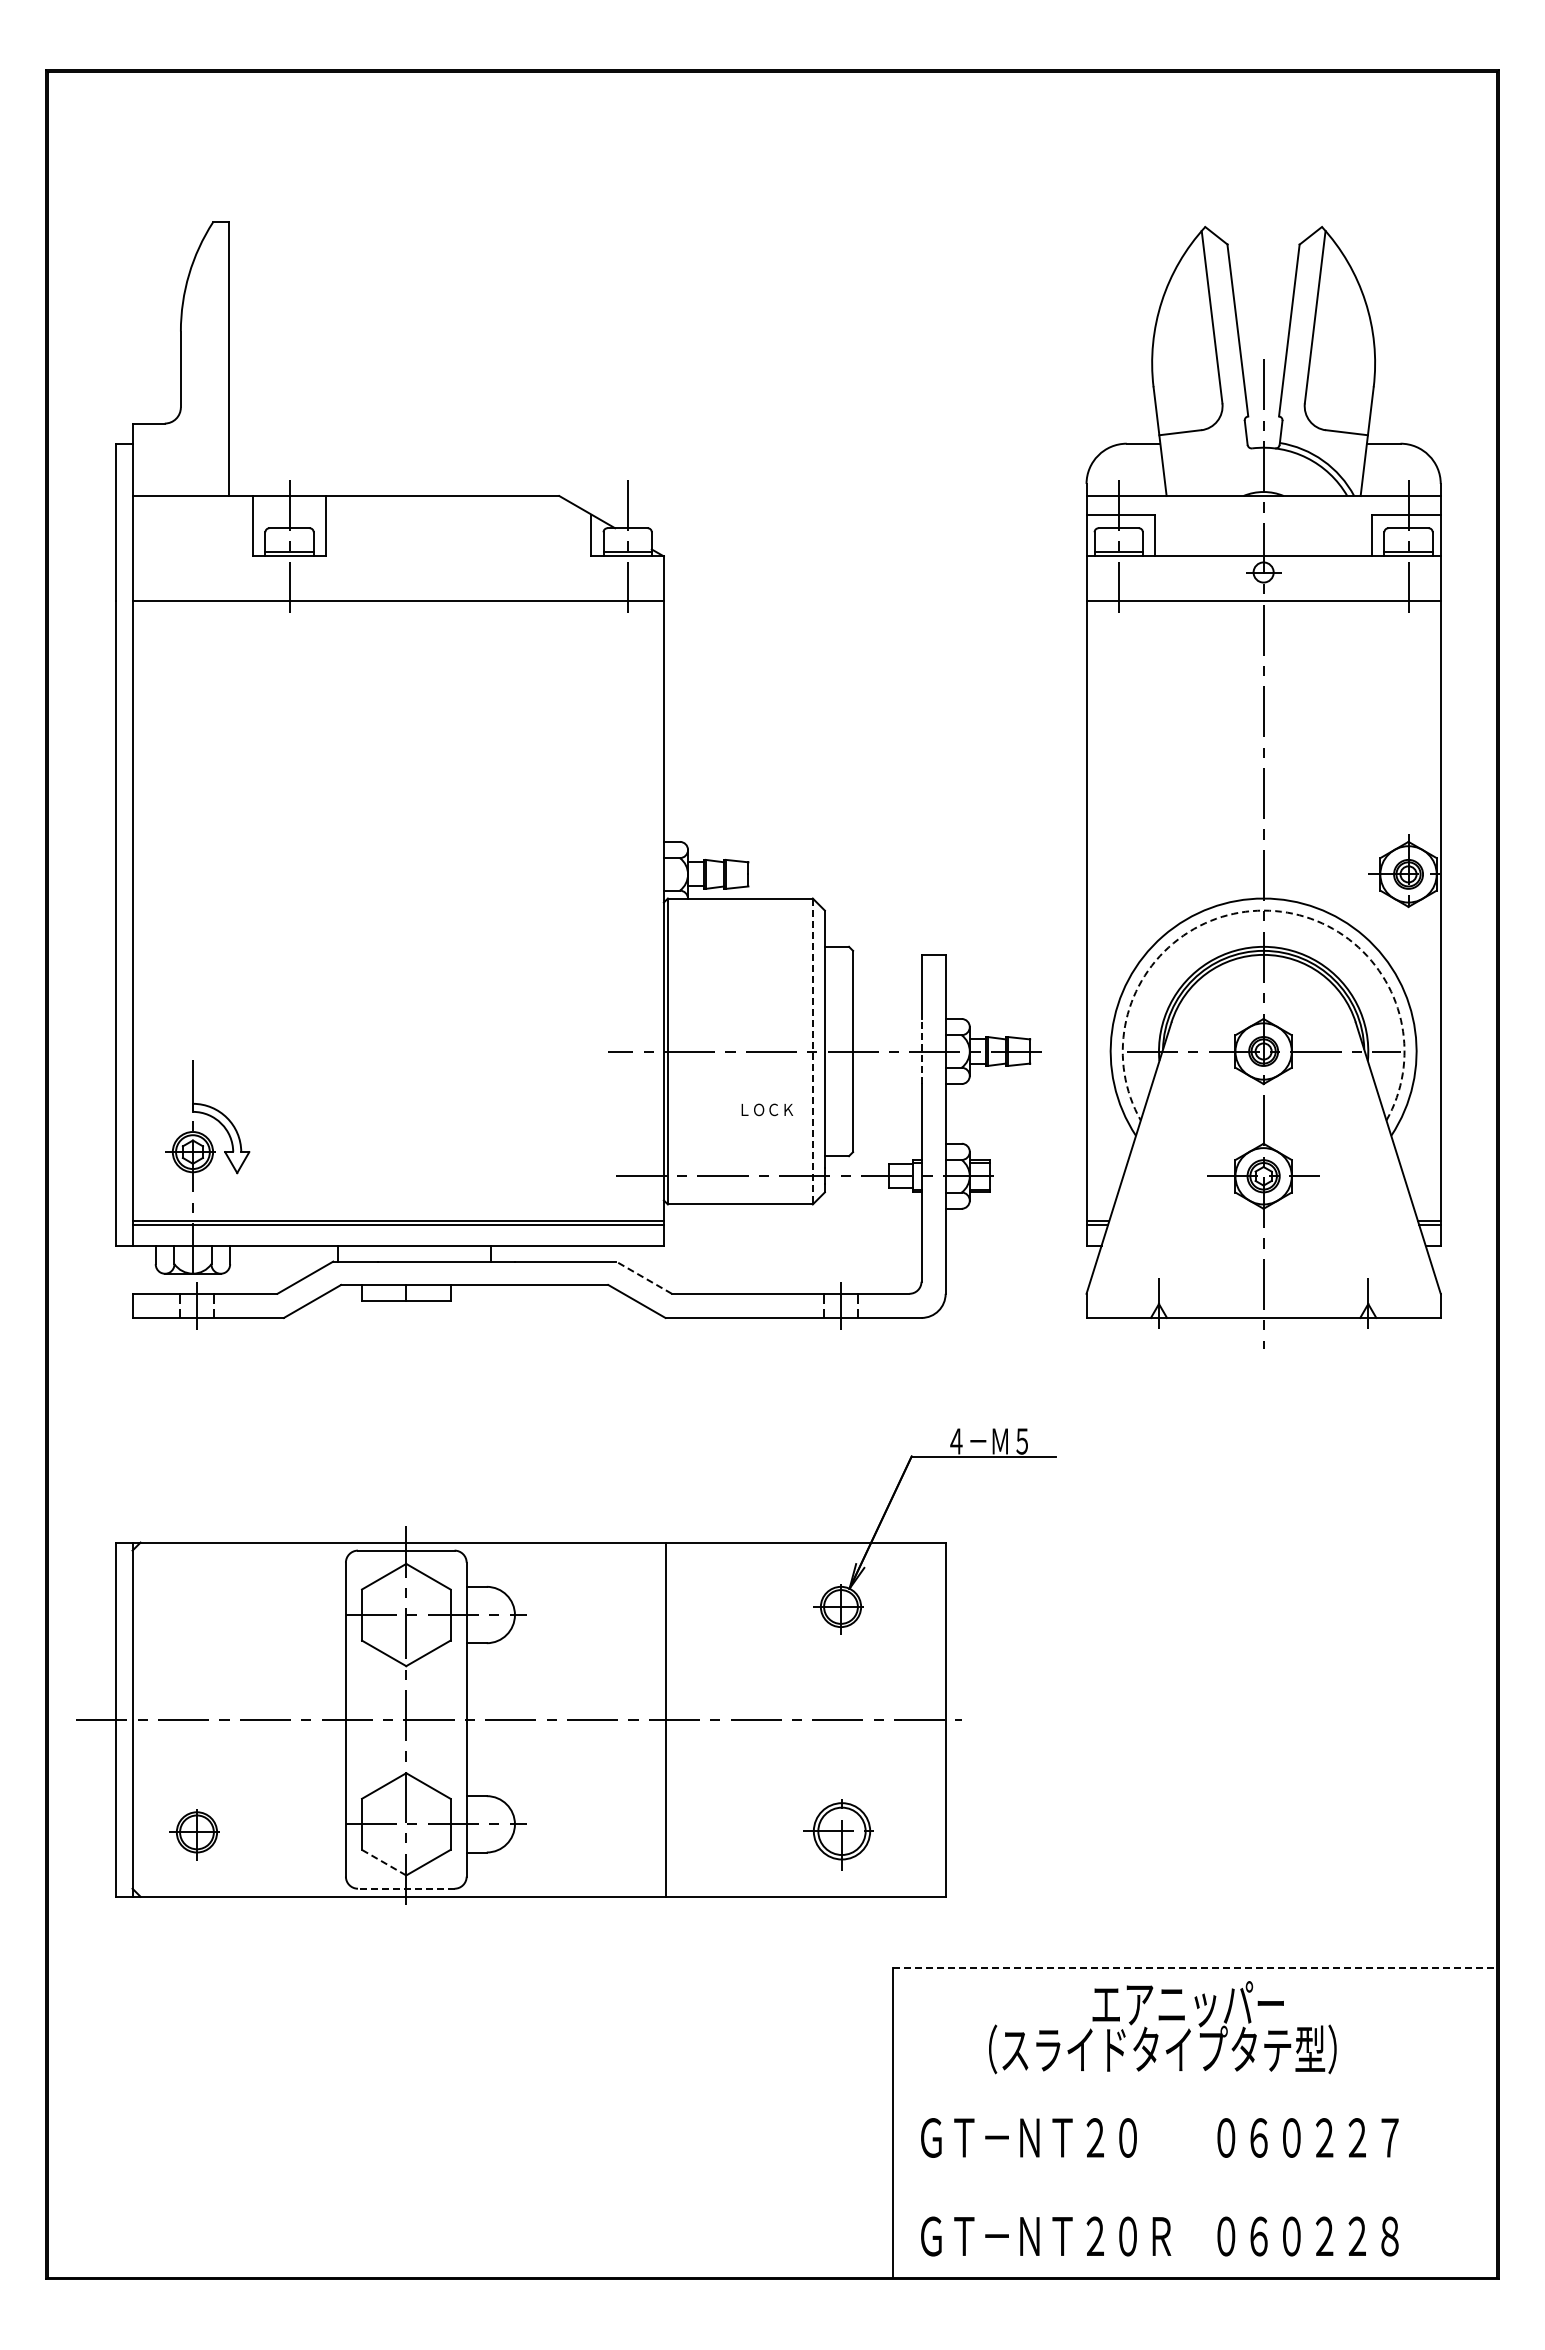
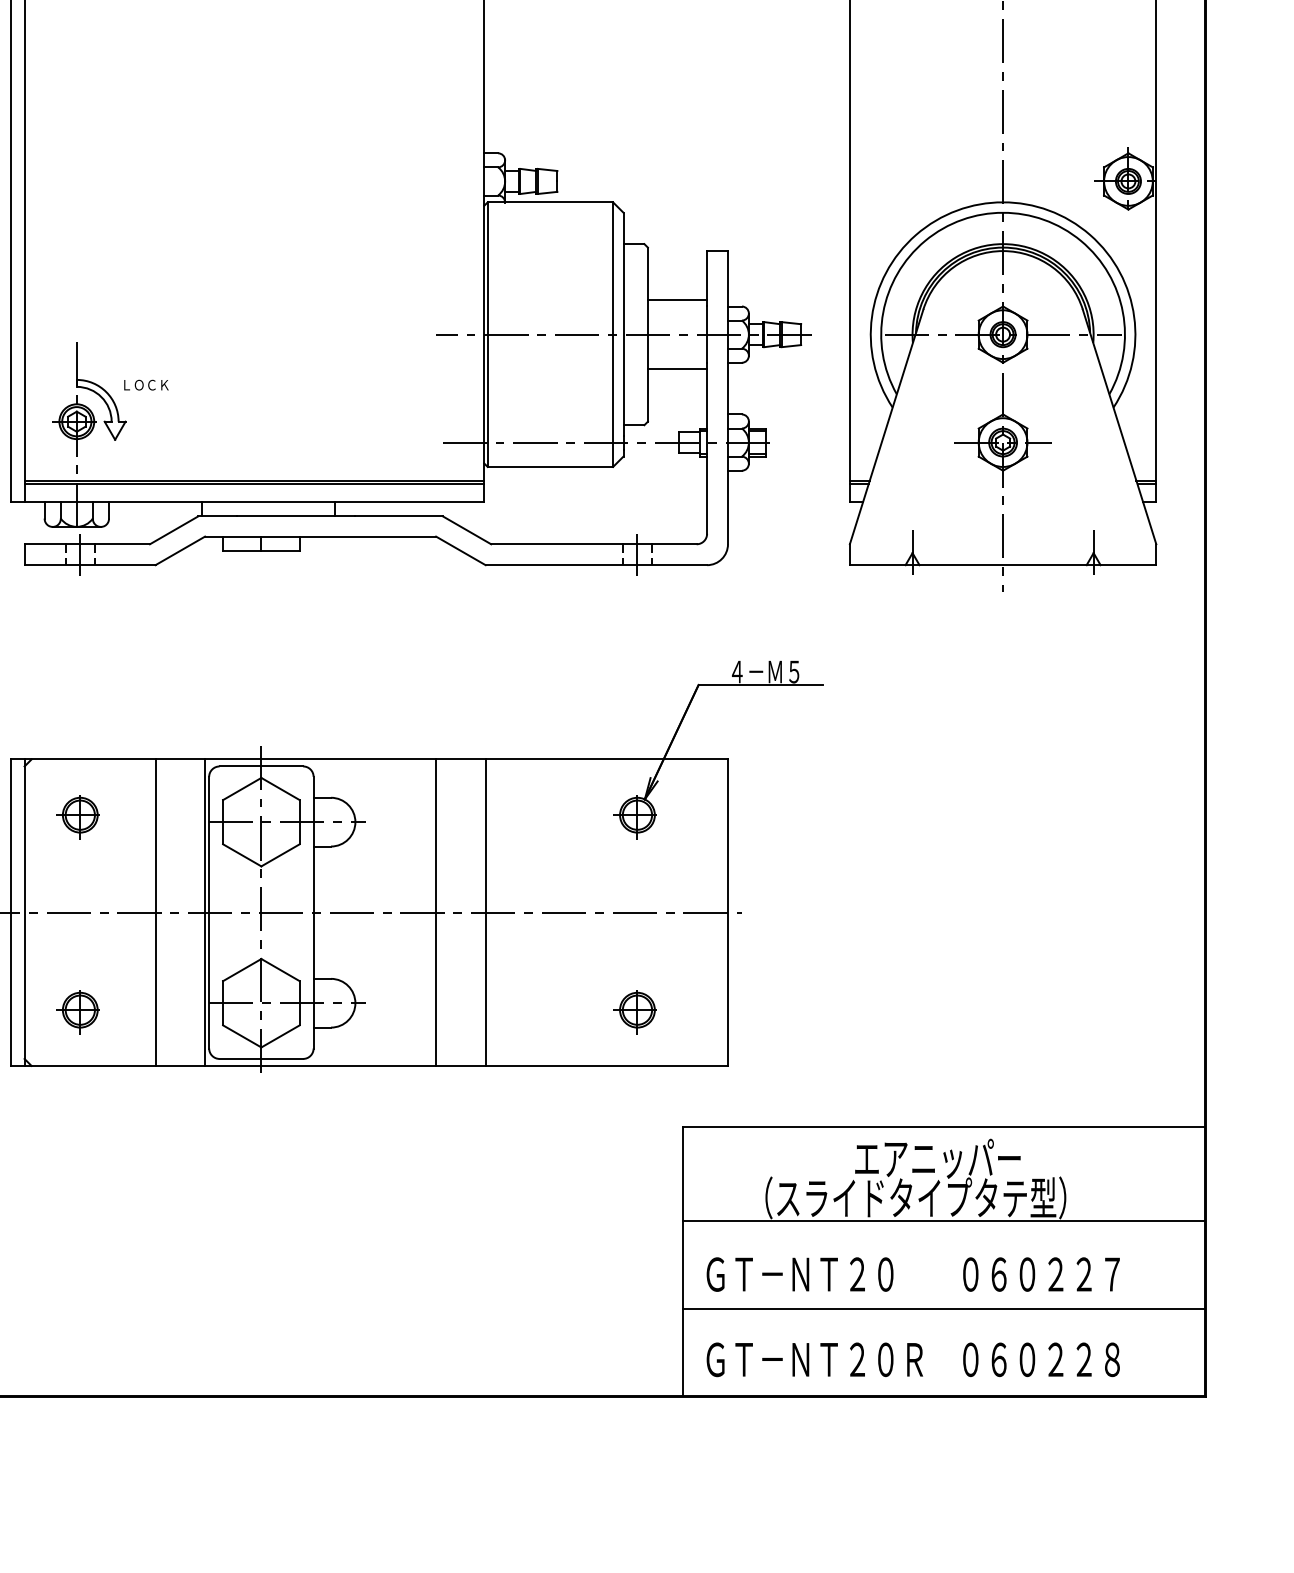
arc: (1263, 910) -> (1002, 212), dashed -> solid
line: (887, 1011) -> (677, 300), added
line: (812, 1051) -> (612, 334), dashed -> solid
line: (921, 1051) -> (707, 334), dashed -> solid
line: (887, 1091) -> (677, 369), added
text: (767, 1109) -> (146, 384), moved
line: (643, 1277) -> (466, 530), dashed -> solid
part: (194, 1609) -> (78, 817), added
line: (283, 1719) -> (155, 912), added
line: (341, 1719) -> (205, 912), added
line: (608, 1719) -> (436, 912), added
part: (838, 1834) -> (635, 1012), size x0.71
line: (384, 1862) -> (242, 1036), dashed -> solid
line: (405, 1888) -> (260, 1058), dashed -> solid
line: (1195, 1967) -> (944, 1127), dashed -> solid
line: (1195, 2076) -> (944, 1221), added
line: (1195, 2177) -> (944, 1308), added

